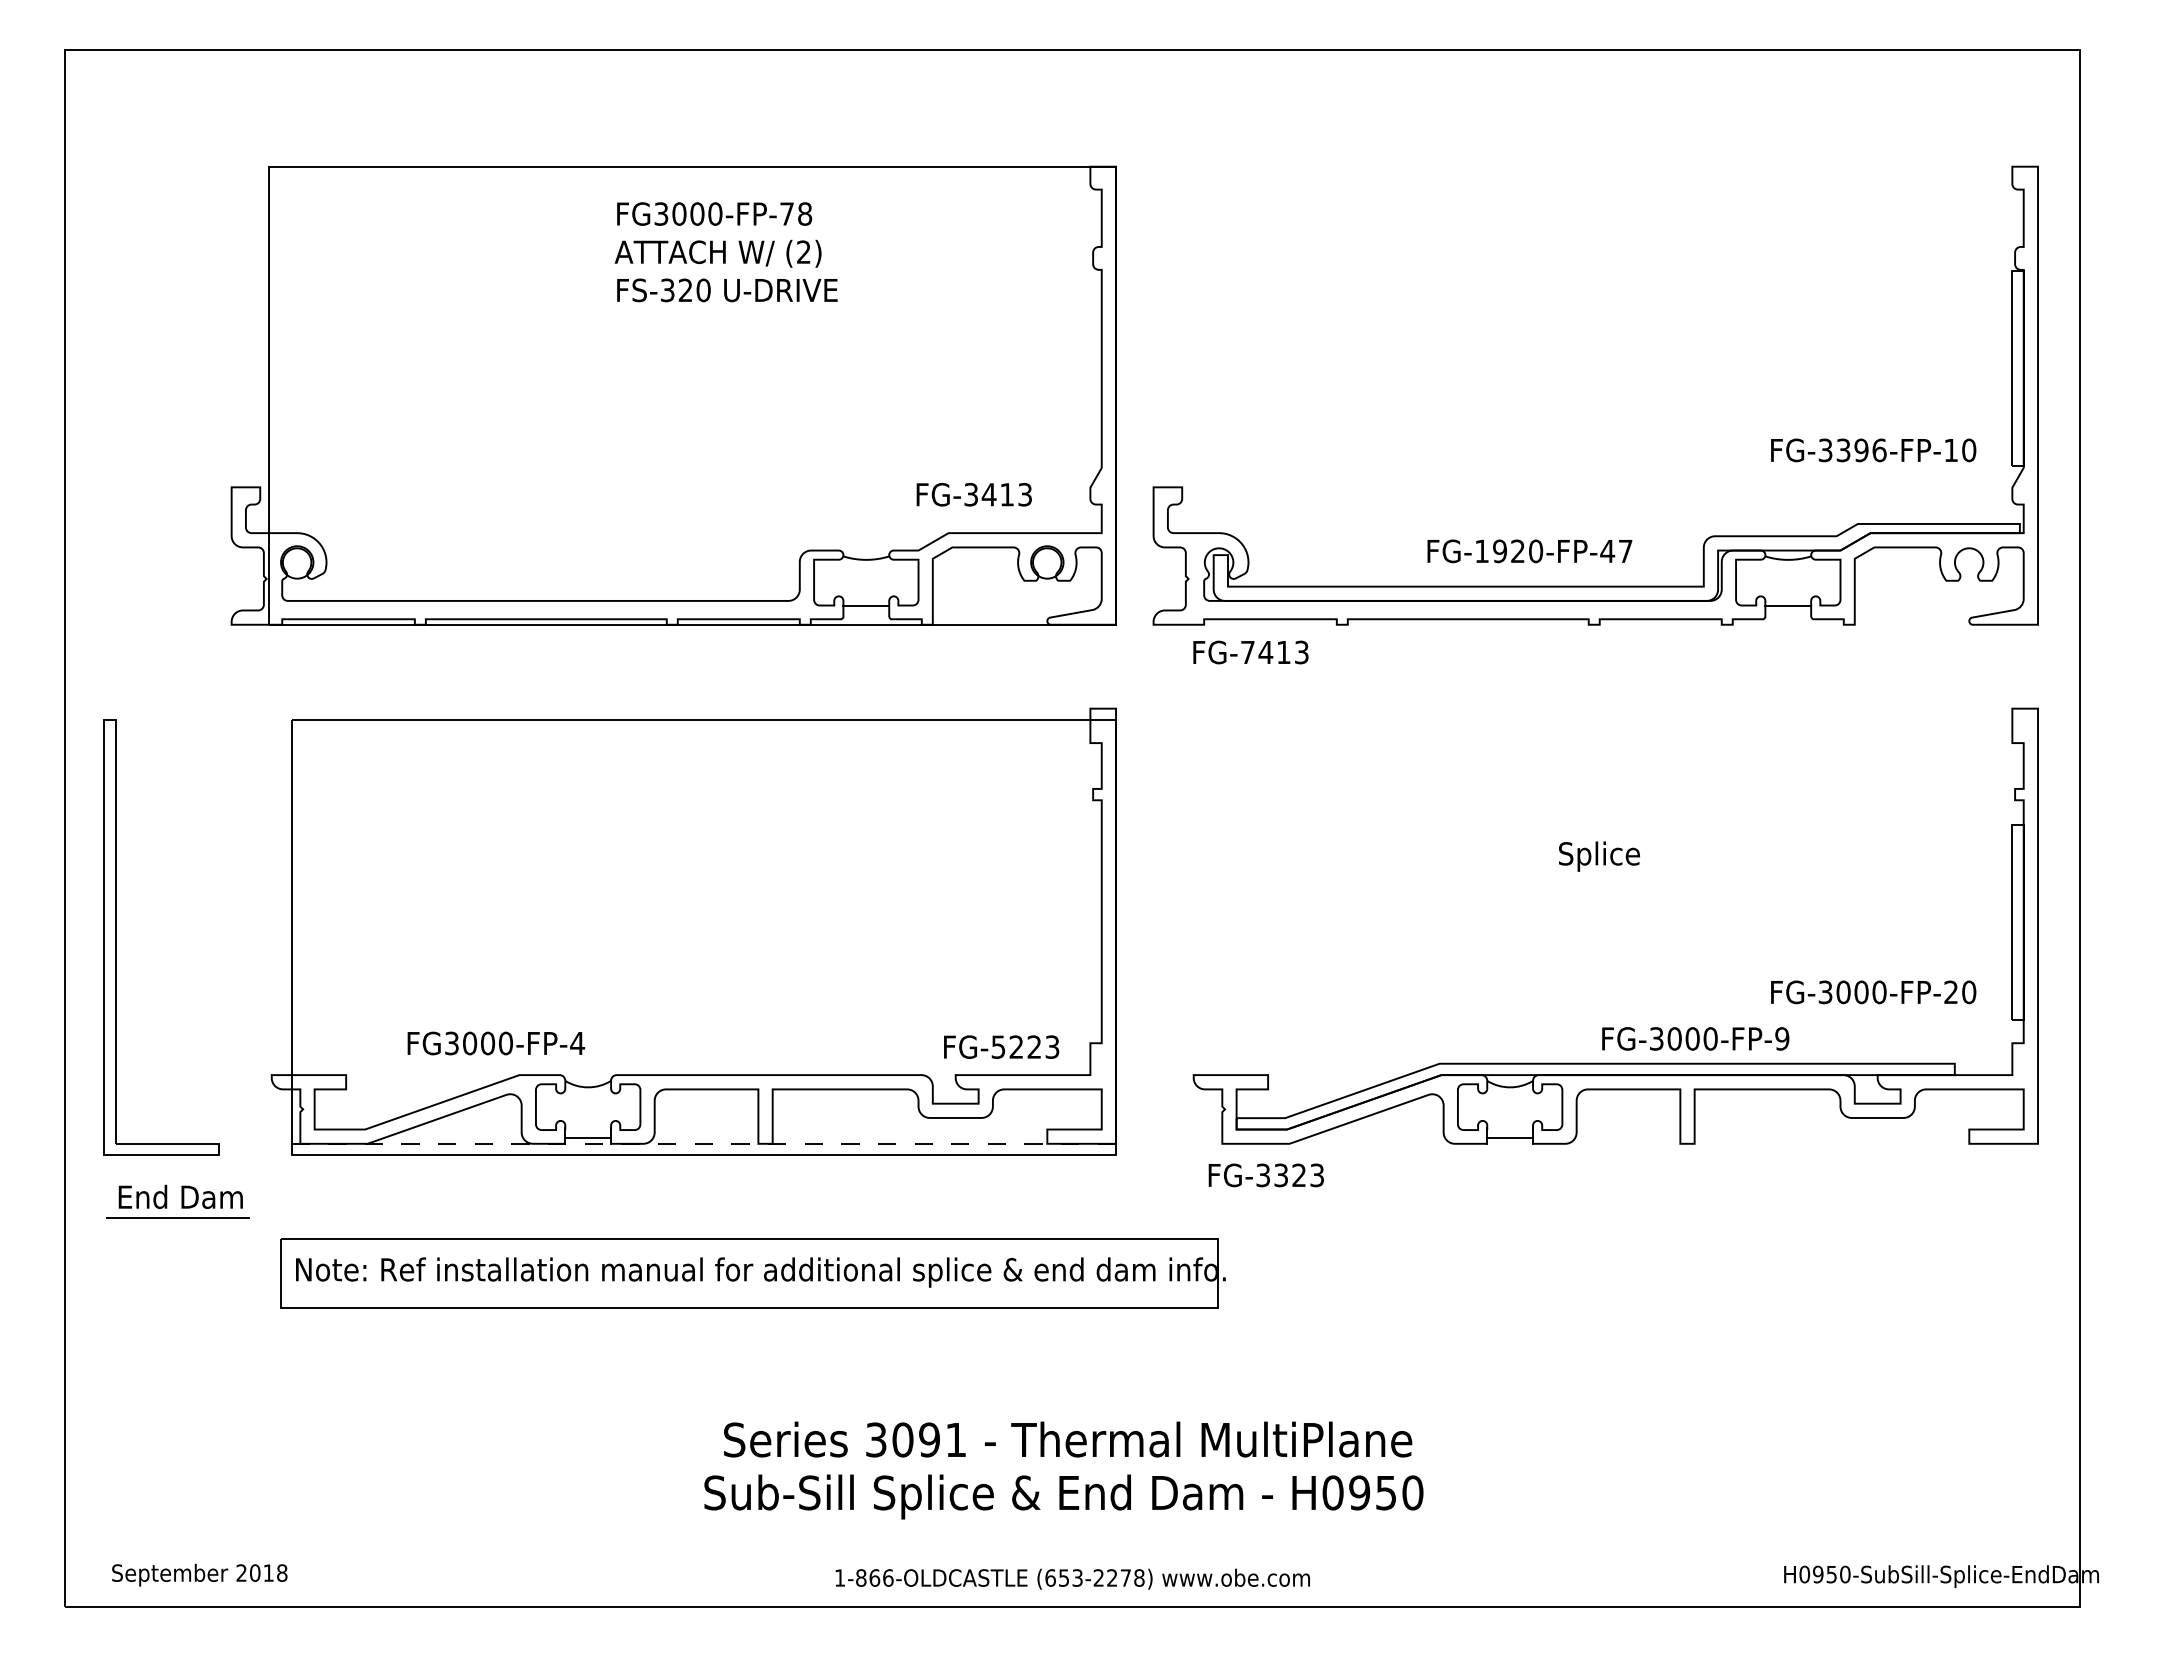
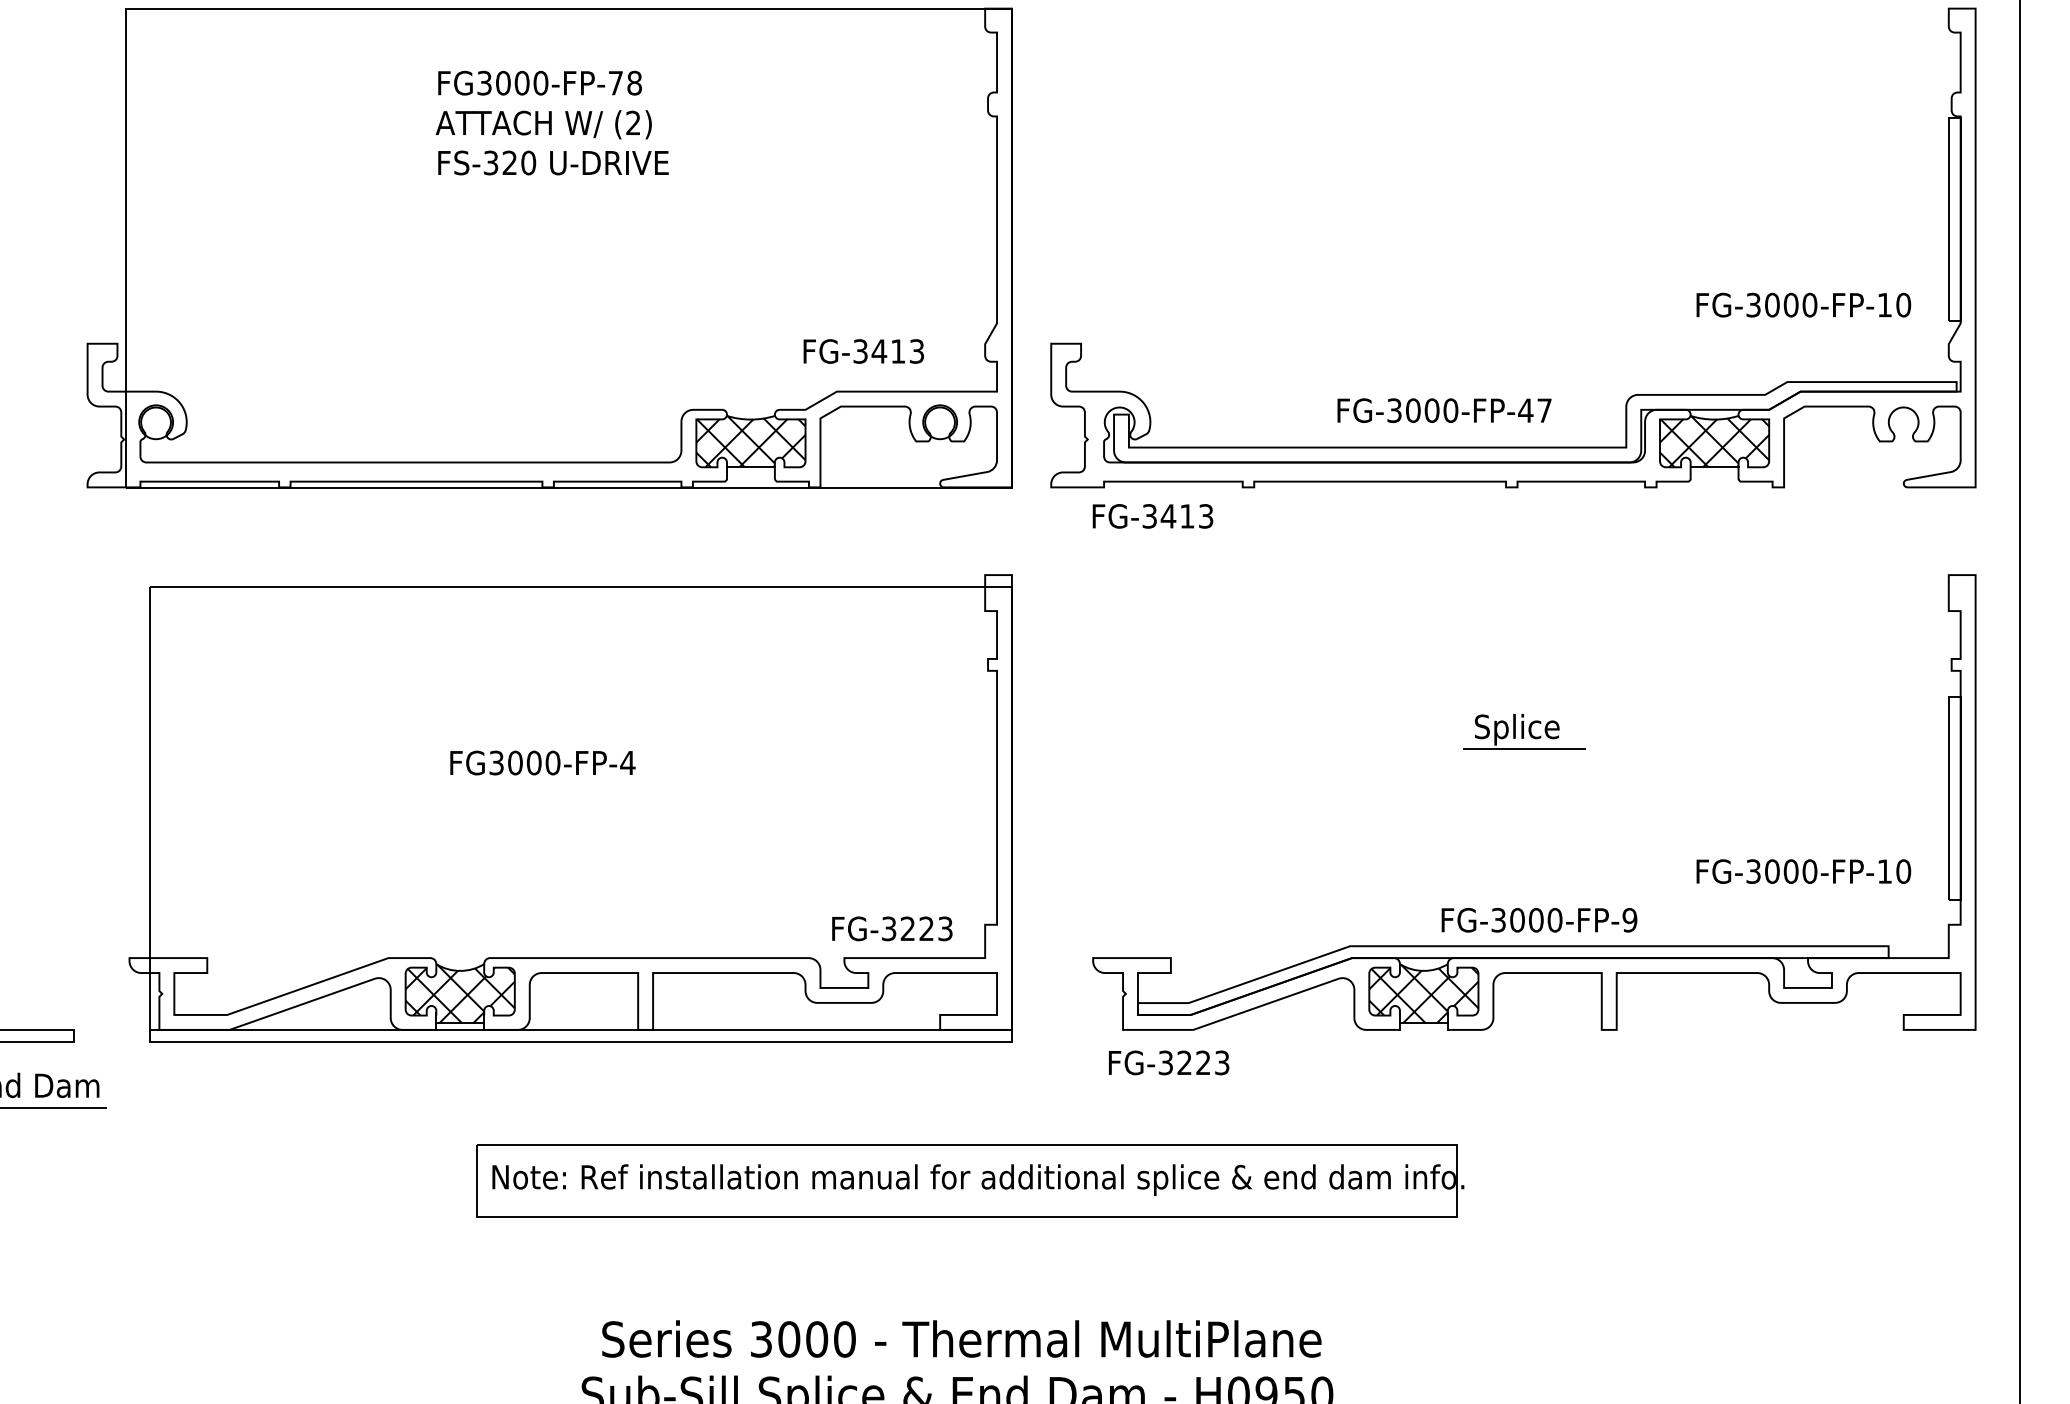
text: (725, 252) -> (551, 123), moved
text: (1861, 450) -> (1791, 305), FG-3396-FP-10 -> FG-3000-FP-10
text: (1500, 551) -> (1413, 410), FG-1920-FP-47 -> FG-3000-FP-47
hatch: (866, 580) -> (751, 441), added
hatch: (1788, 580) -> (1714, 441), added
text: (1247, 652) -> (1149, 516), FG-7413 -> FG-3413
line: (1605, 875) -> (1523, 749), added
text: (1950, 991) -> (1884, 870), FG-3000-FP-20 -> FG-3000-FP-10
text: (1695, 1038) -> (1539, 919), moved
text: (495, 1043) -> (542, 763), moved
text: (998, 1046) -> (889, 928), FG-5223 -> FG-3223
hatch: (587, 1109) -> (459, 994), added
hatch: (1509, 1109) -> (1423, 994), added
line: (704, 1143) -> (581, 1029), dashed -> solid
text: (1280, 1175) -> (1183, 1063), FG-3323 -> FG-3223
part: (752, 1273) -> (969, 1181), moved
text: (942, 1439) -> (830, 1338), 3091 -> 3000

